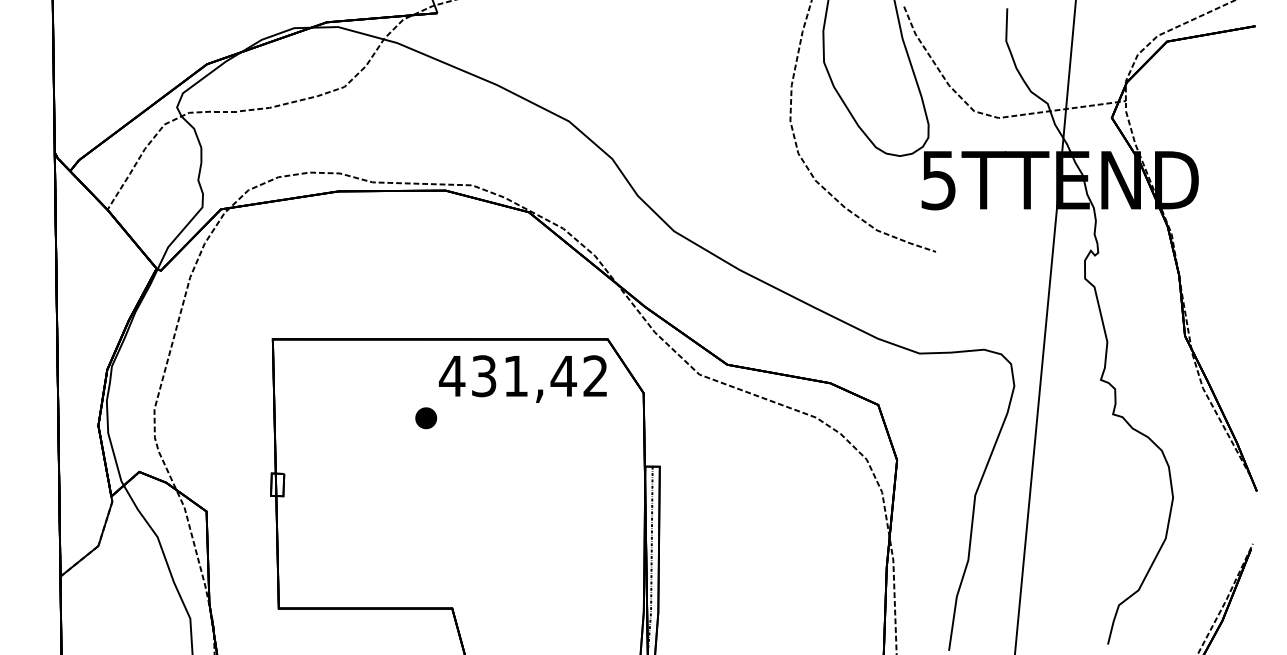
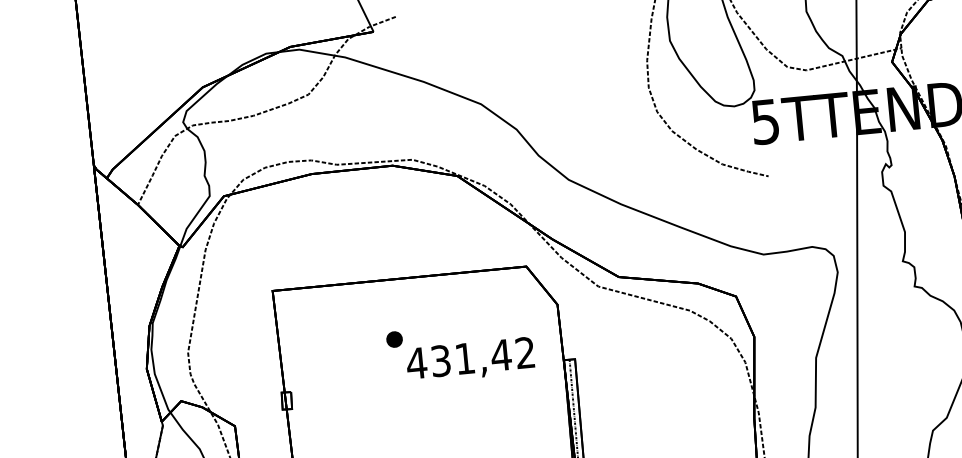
text: (522, 378) -> (470, 359), moved

